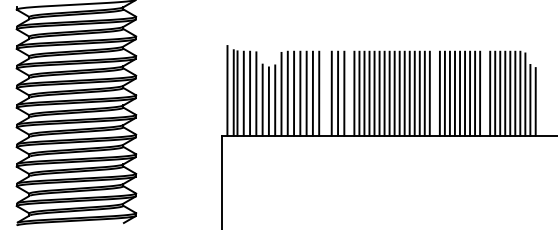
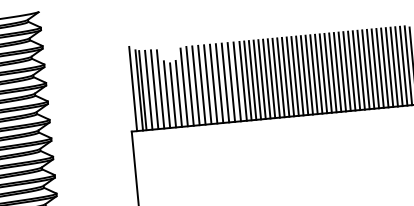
line: (325, 93) -> (225, 82), added
line: (349, 93) -> (247, 80), added
line: (434, 93) -> (327, 73), added
line: (485, 93) -> (375, 68), added

